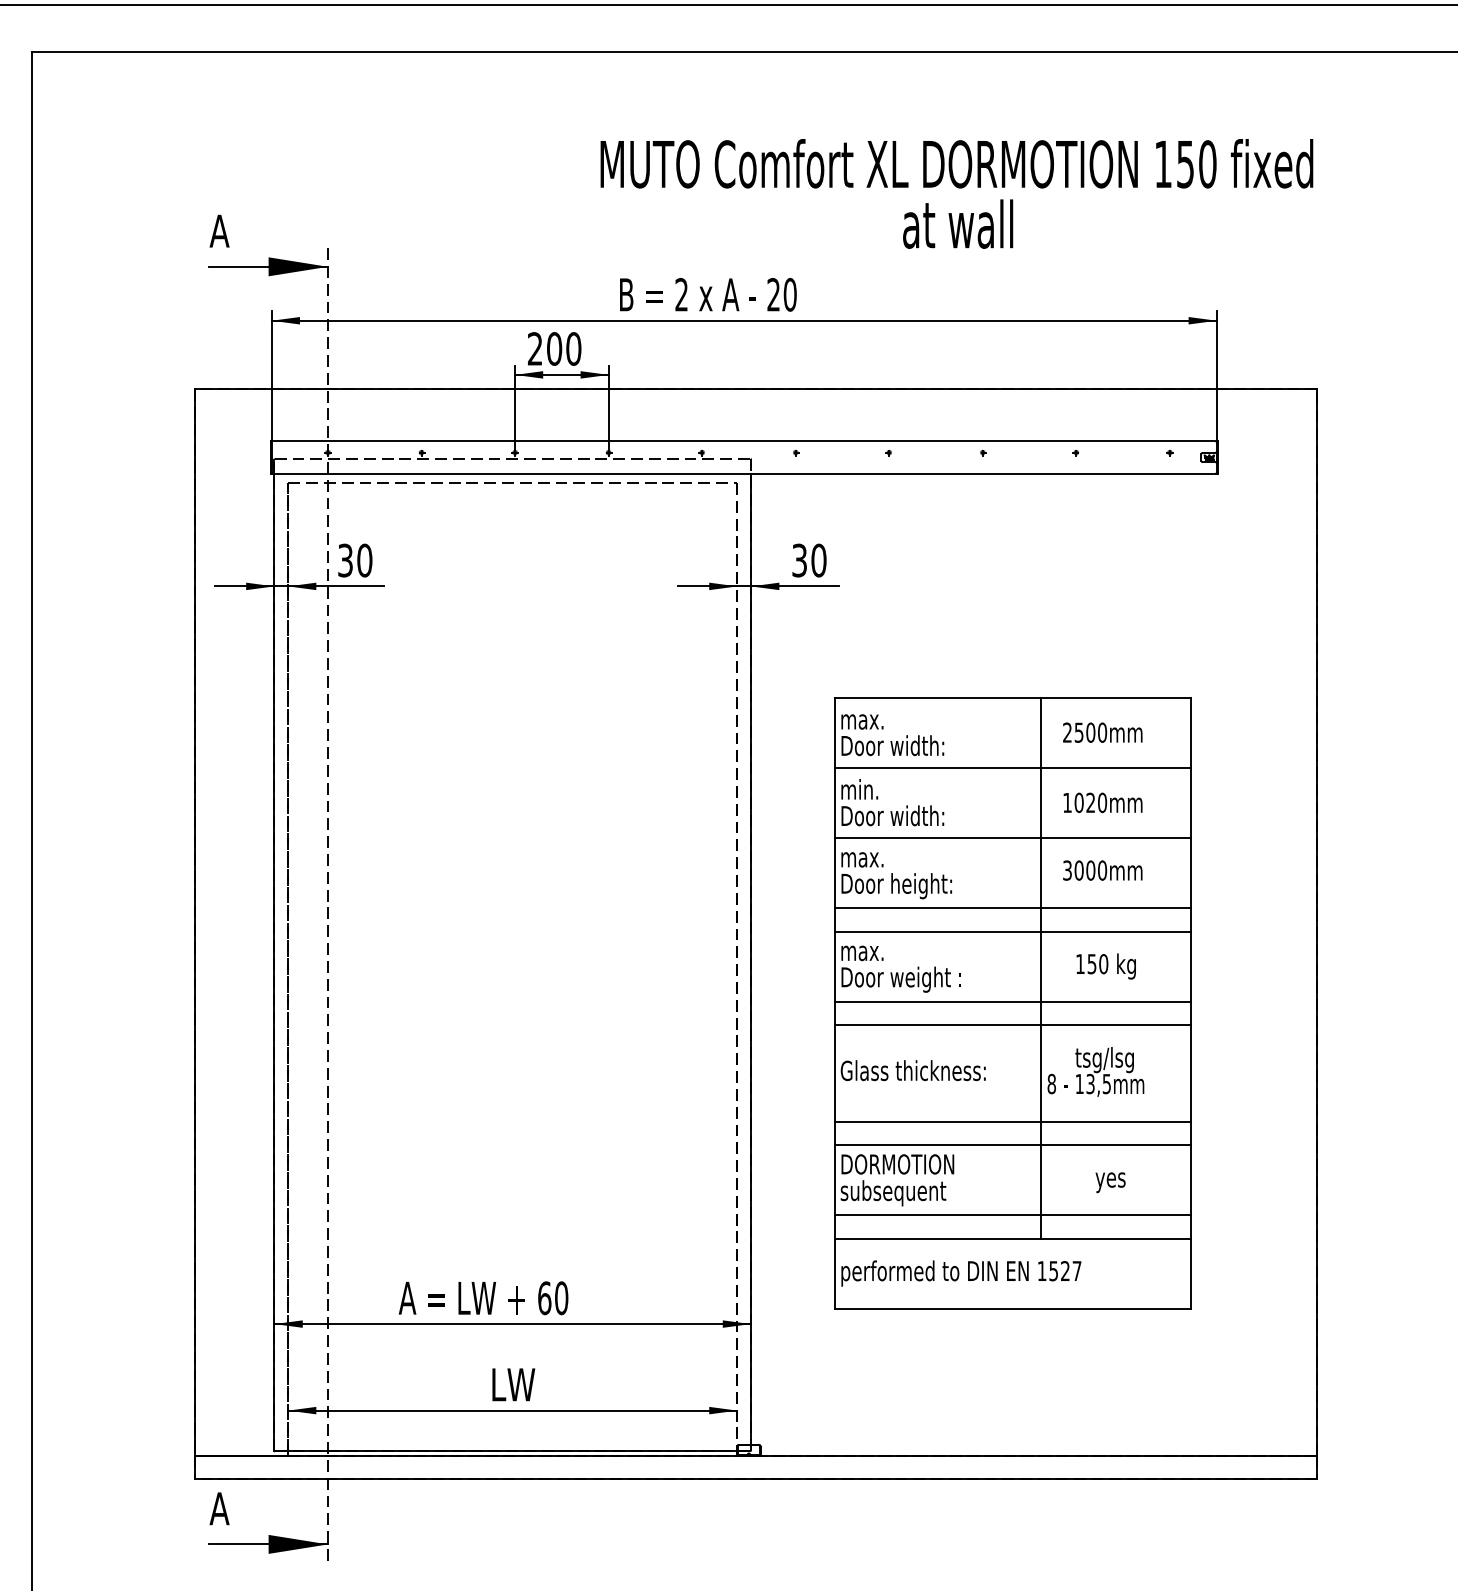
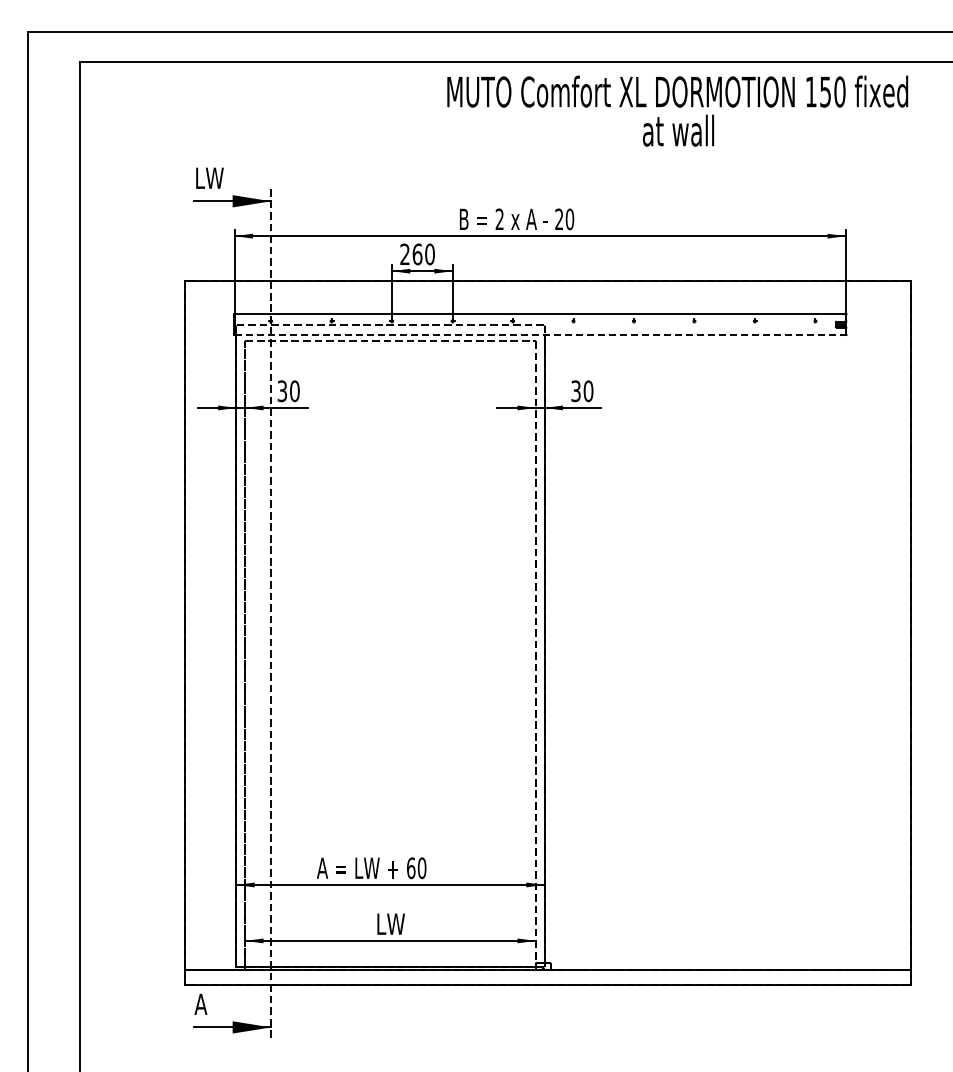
text: (956, 192) -> (677, 110), moved
text: (231, 230) -> (208, 177), A -> LW
text: (554, 347) -> (417, 253), 200 -> 260
line: (744, 474) -> (540, 335), solid -> dashed
part: (1012, 1003) -> (713, 677), removed

